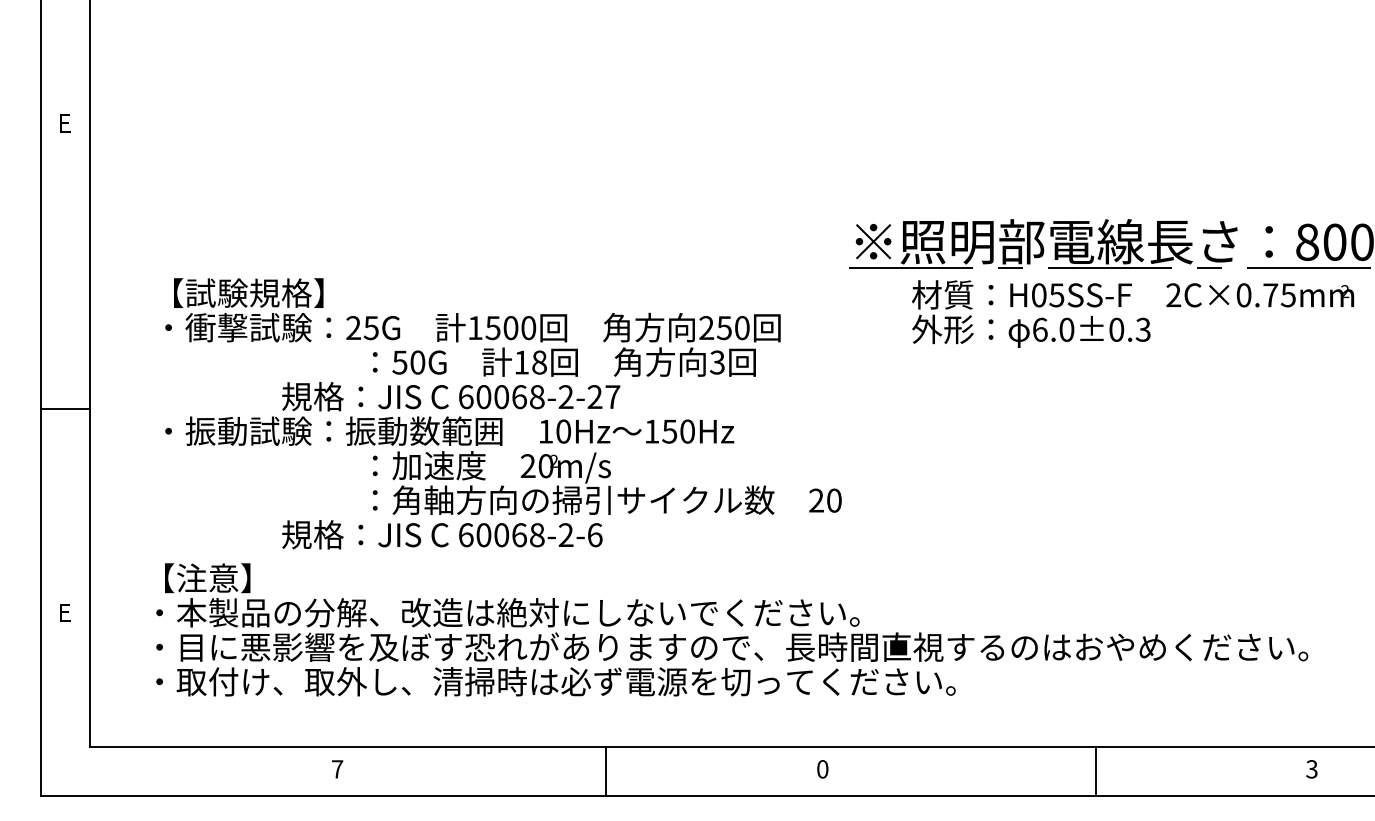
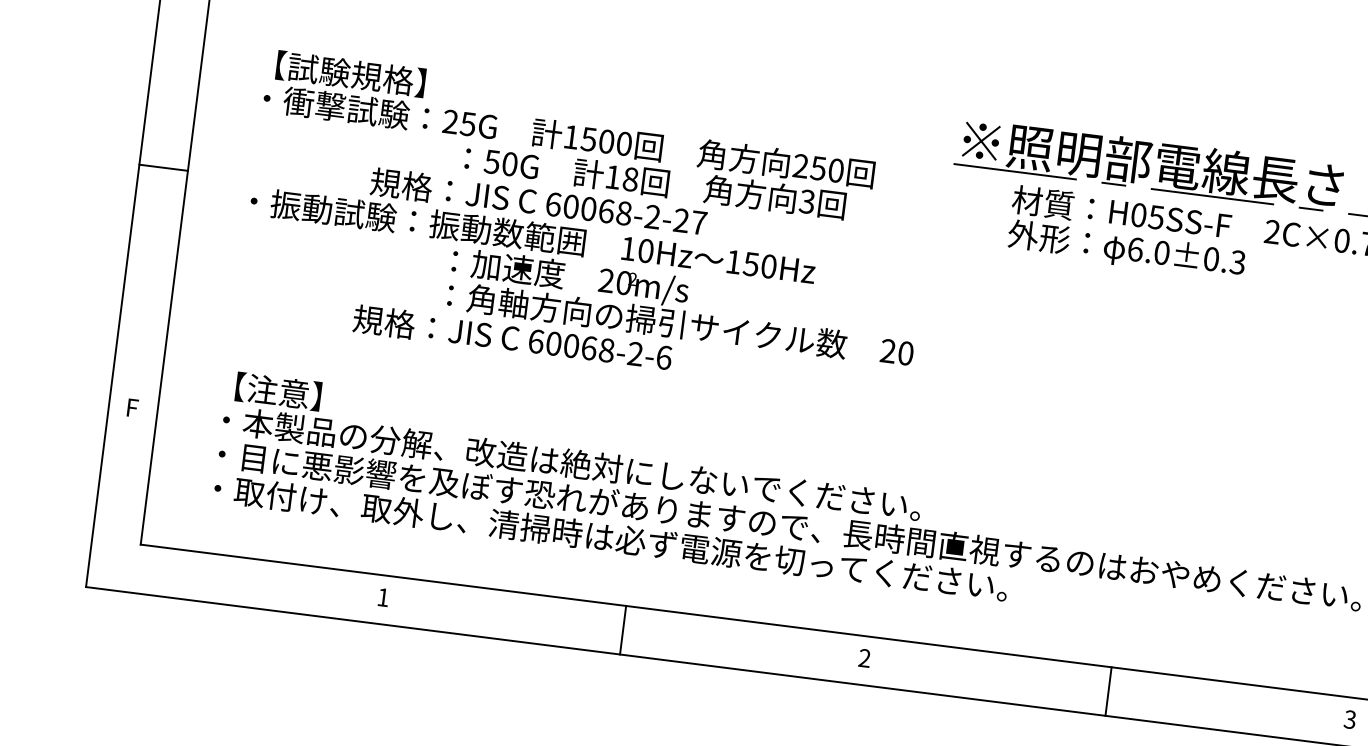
line: (65, 409) -> (163, 167), moved
text: (503, 413) -> (588, 225), moved
text: (66, 616) -> (133, 411), E -> F
text: (337, 769) -> (383, 597), 7 -> 1
text: (822, 769) -> (864, 658), 0 -> 2
line: (606, 771) -> (623, 630), moved
line: (1095, 771) -> (1108, 691), moved

